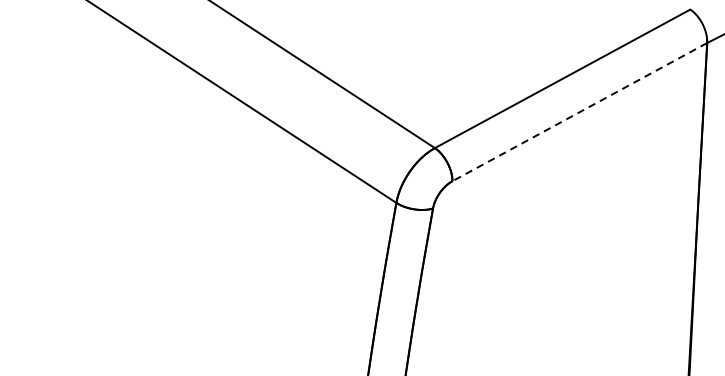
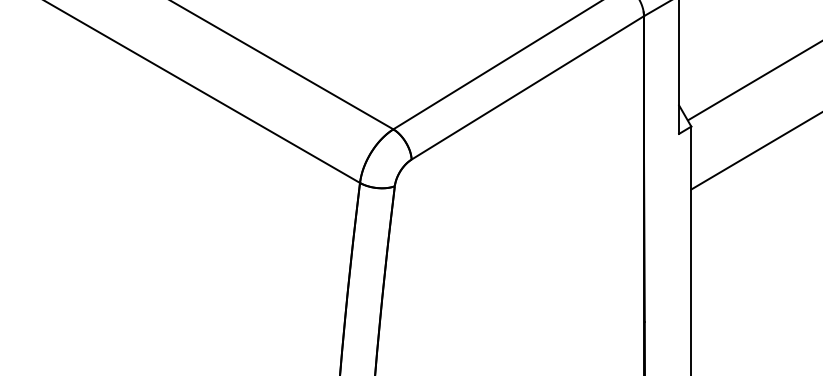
line: (579, 111) -> (527, 87), dashed -> solid

